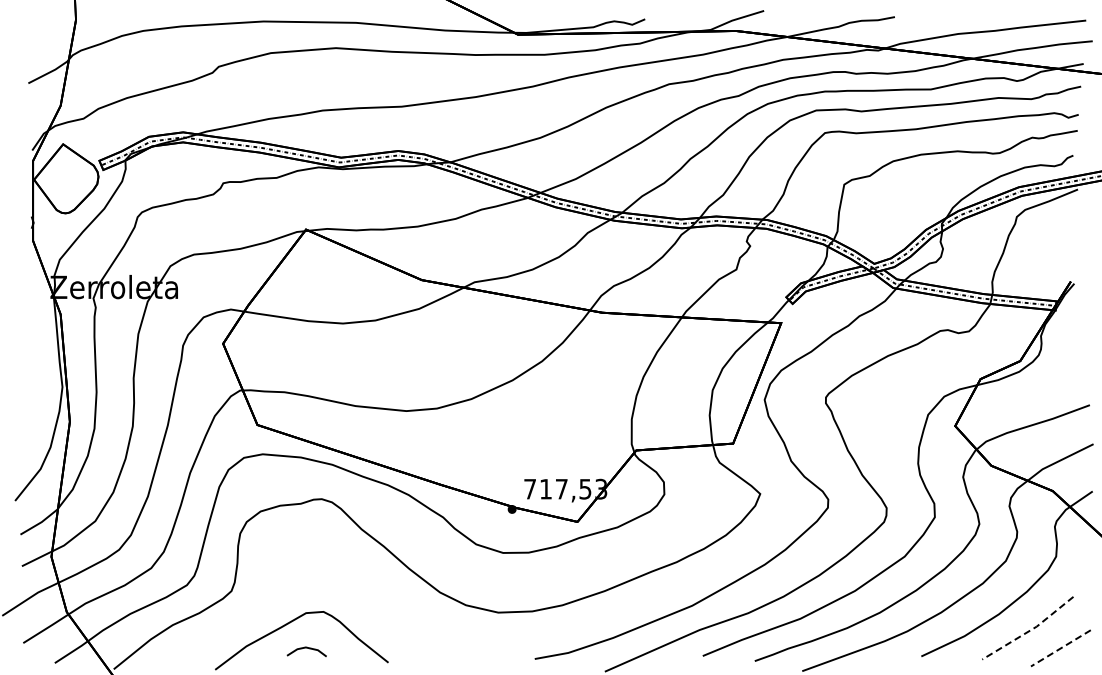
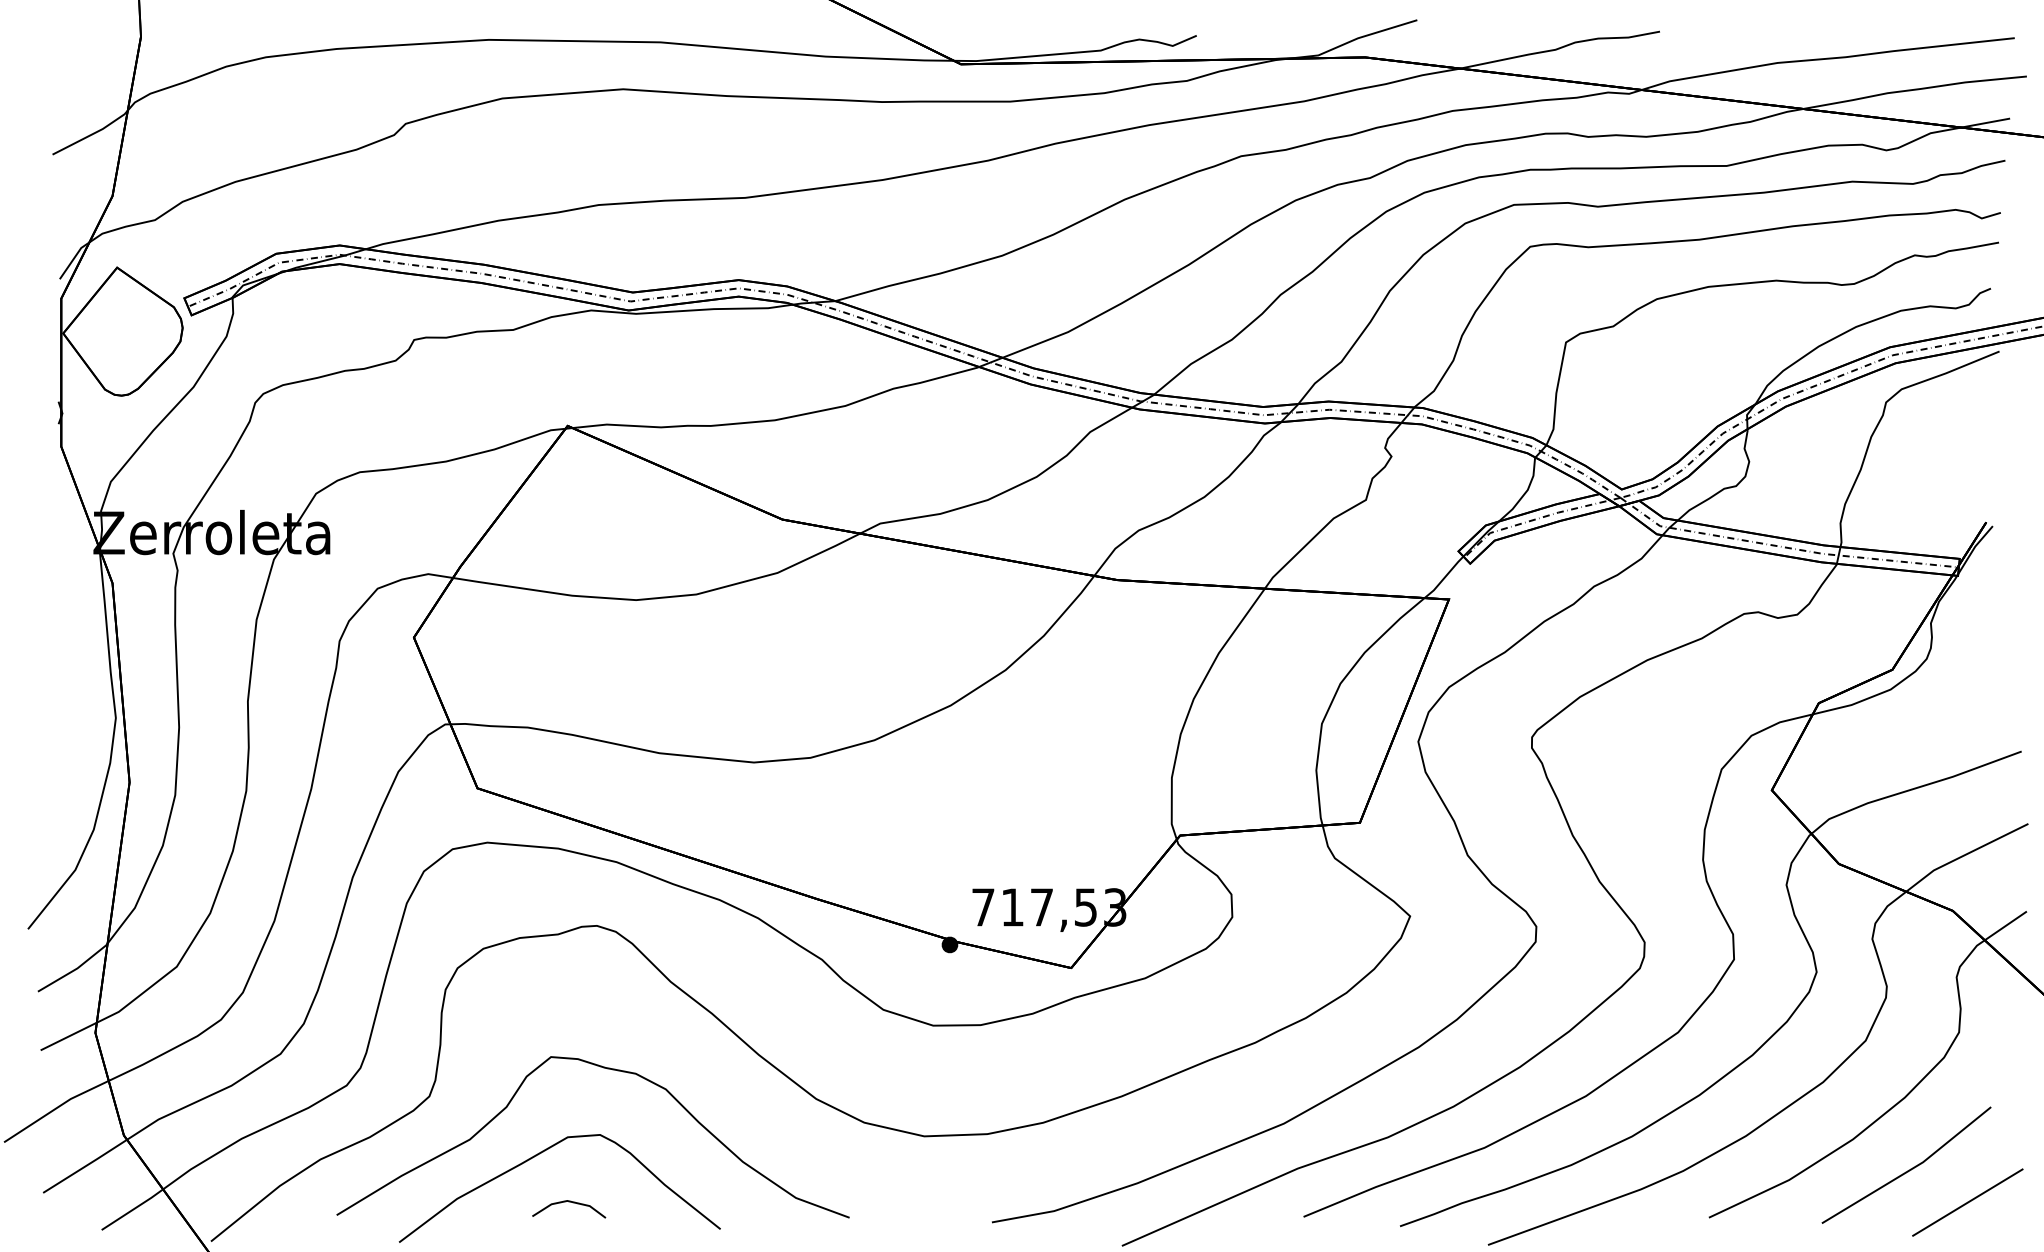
curve: (324, 576) -> (601, 1069), added
line: (1029, 630) -> (1909, 1169), dashed -> solid
line: (1060, 648) -> (1967, 1202), dashed -> solid

